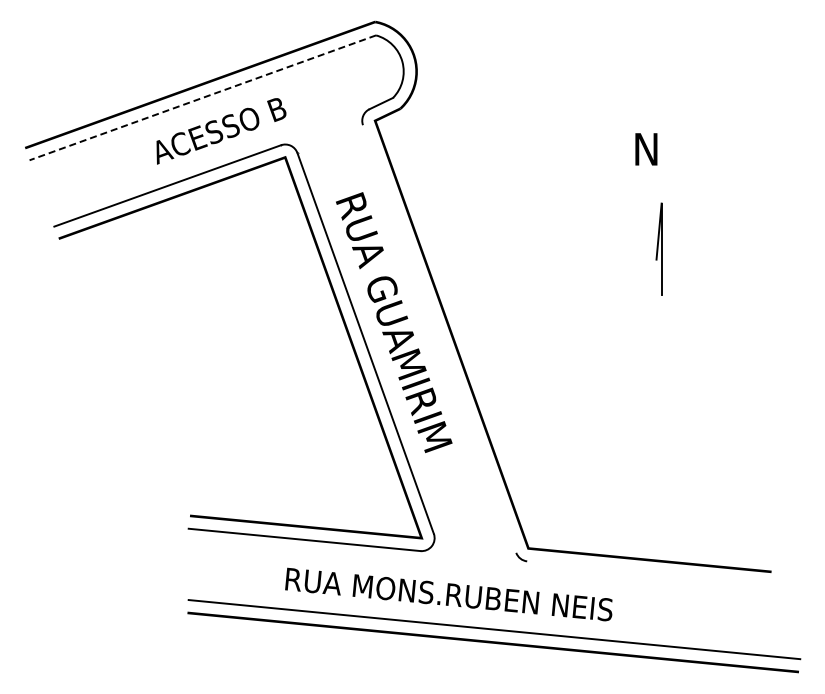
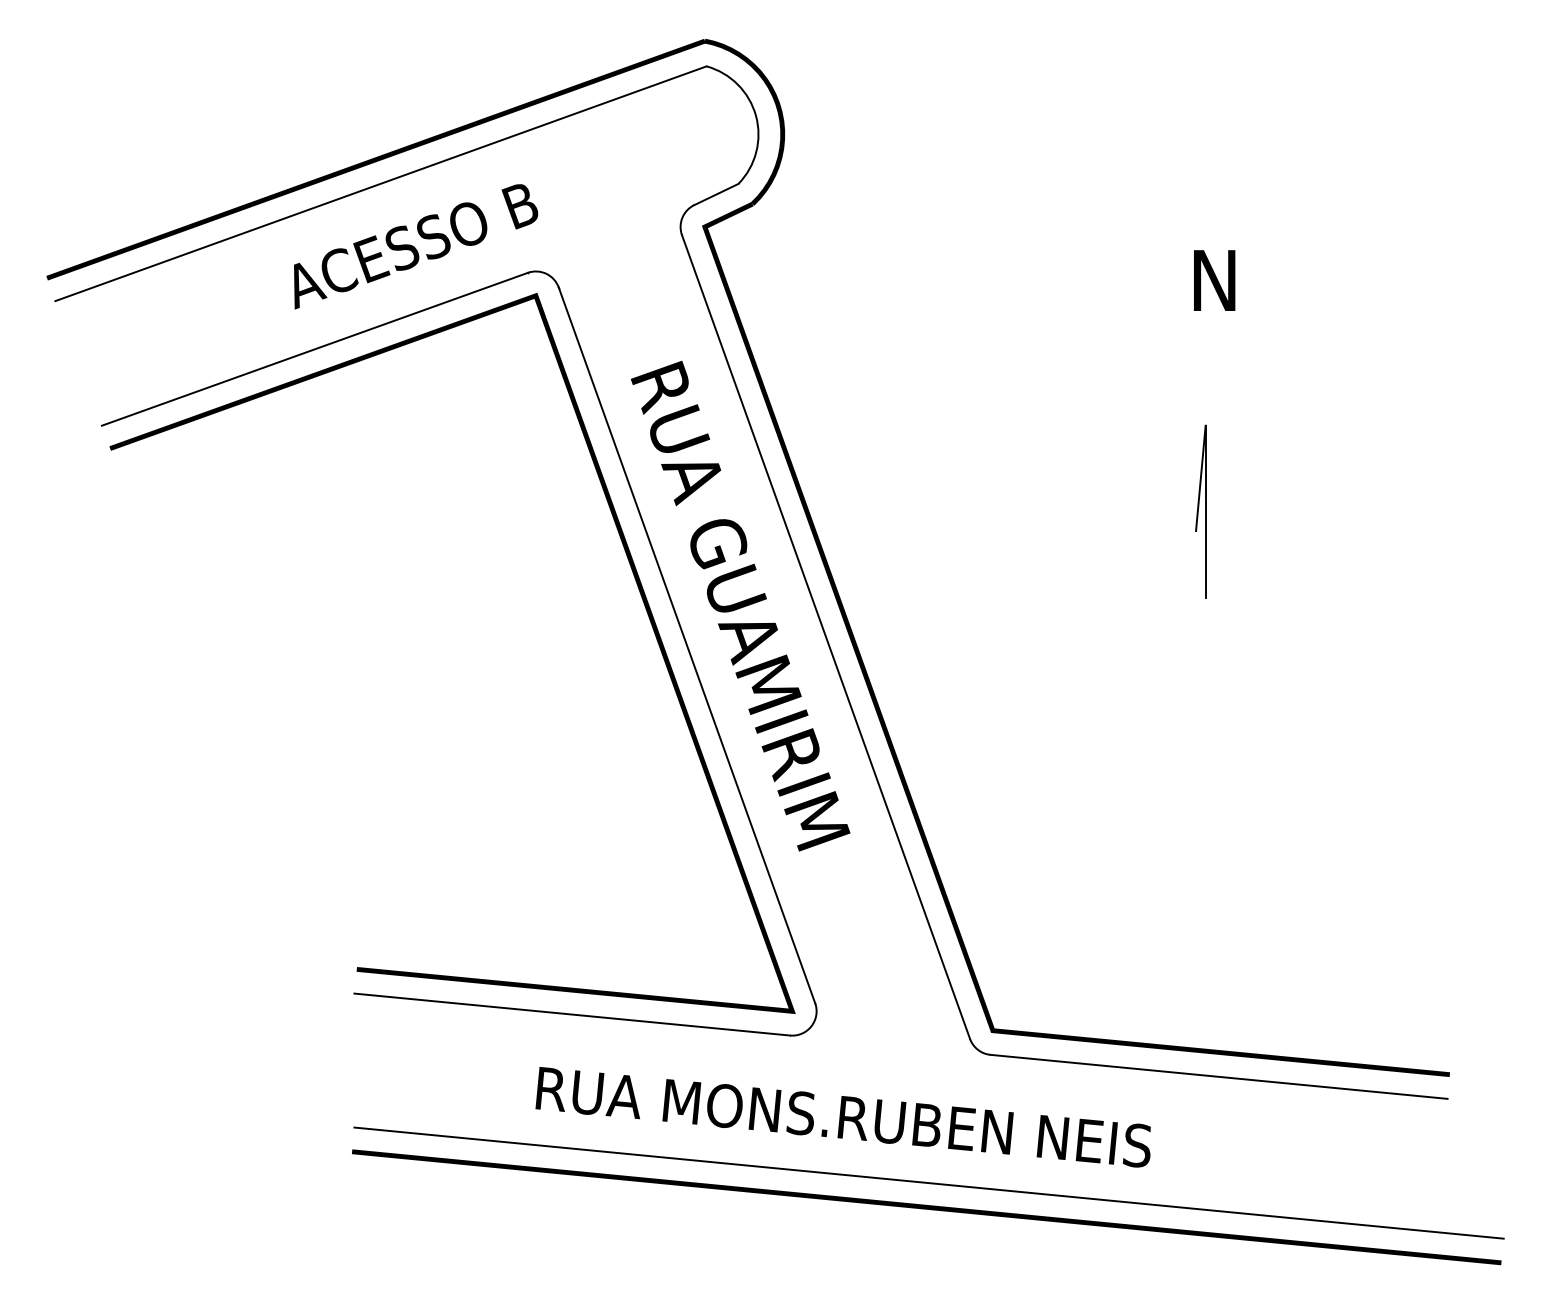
line: (202, 98) -> (380, 184), dashed -> solid
part: (658, 248) -> (1199, 510), moved
line: (439, 338) -> (825, 636), added
line: (648, 572) -> (1218, 1075), added

